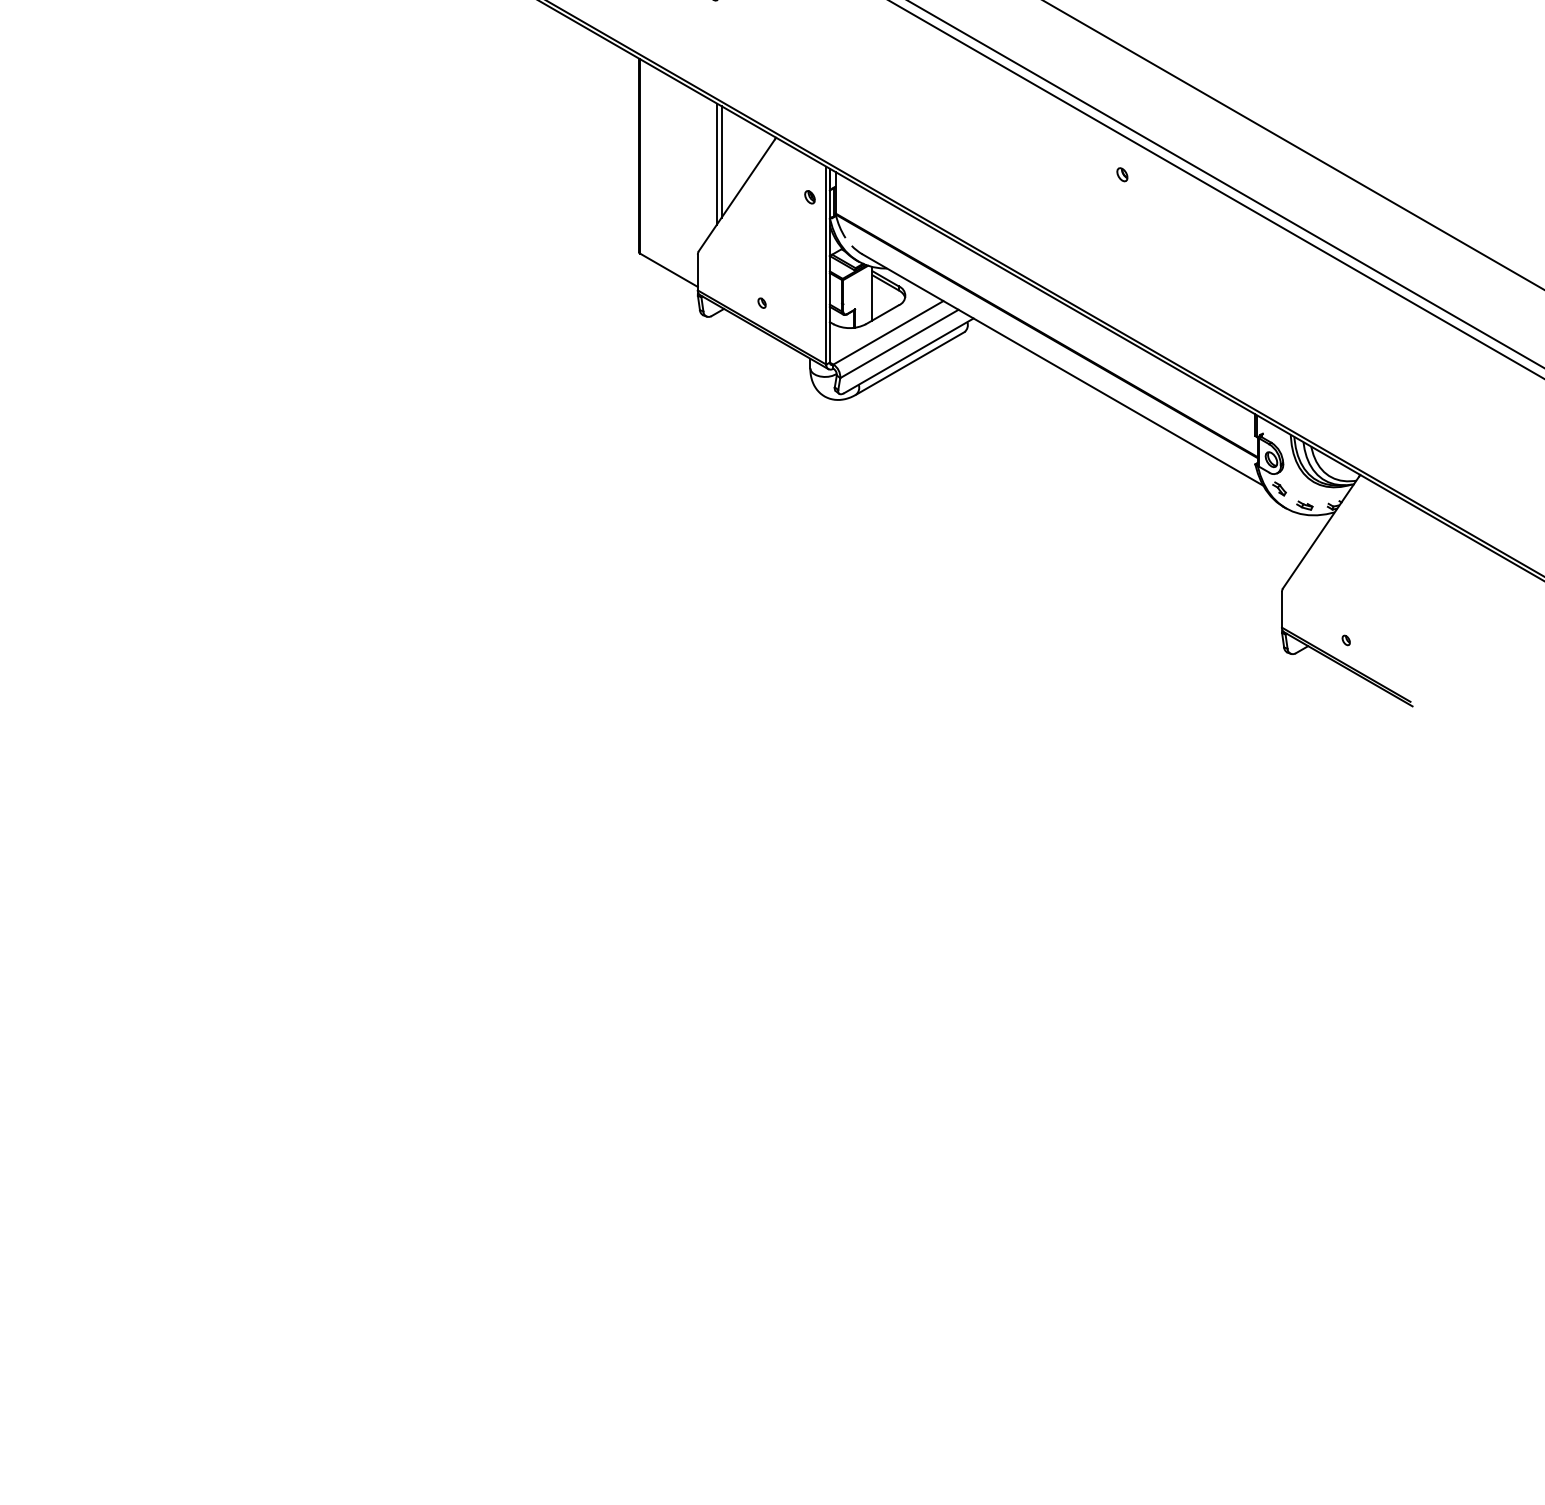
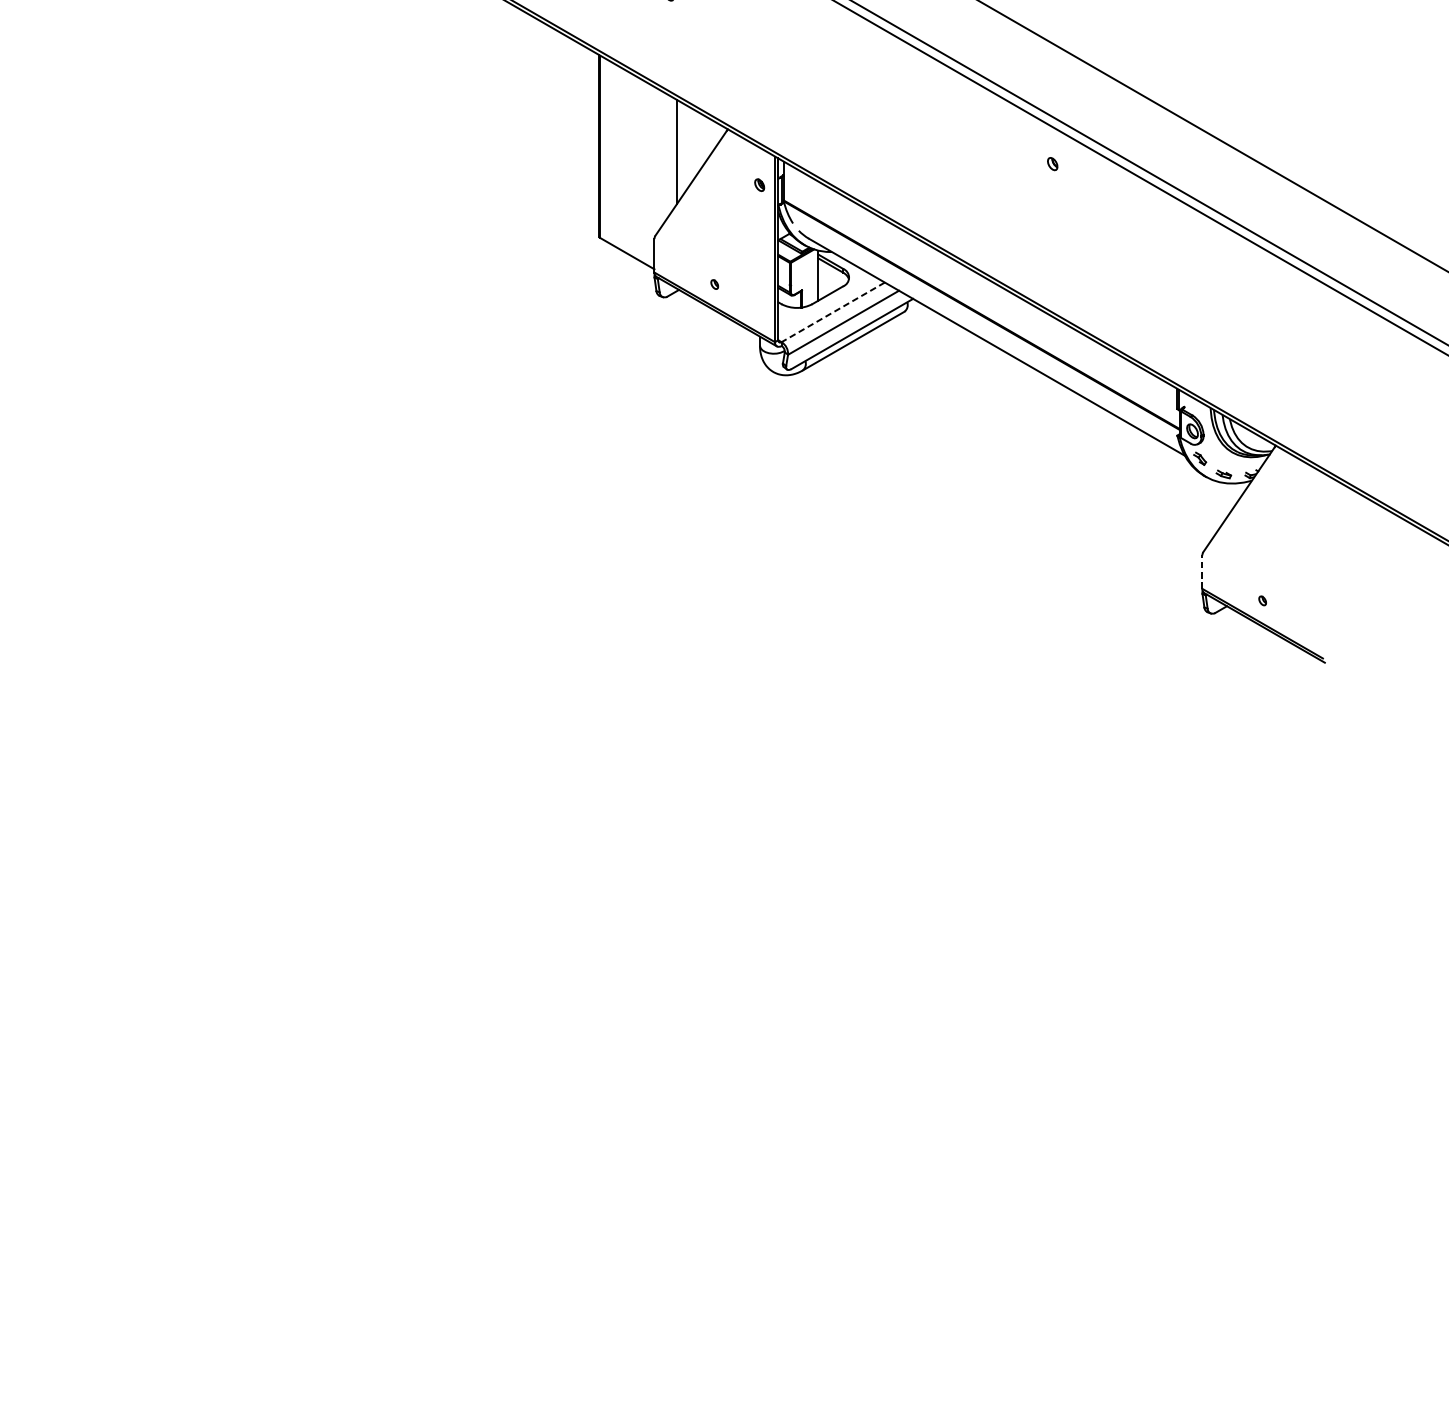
line: (717, 163) -> (672, 153), removed
line: (888, 332) -> (833, 312), solid -> dashed
line: (1282, 609) -> (1202, 571), solid -> dashed

